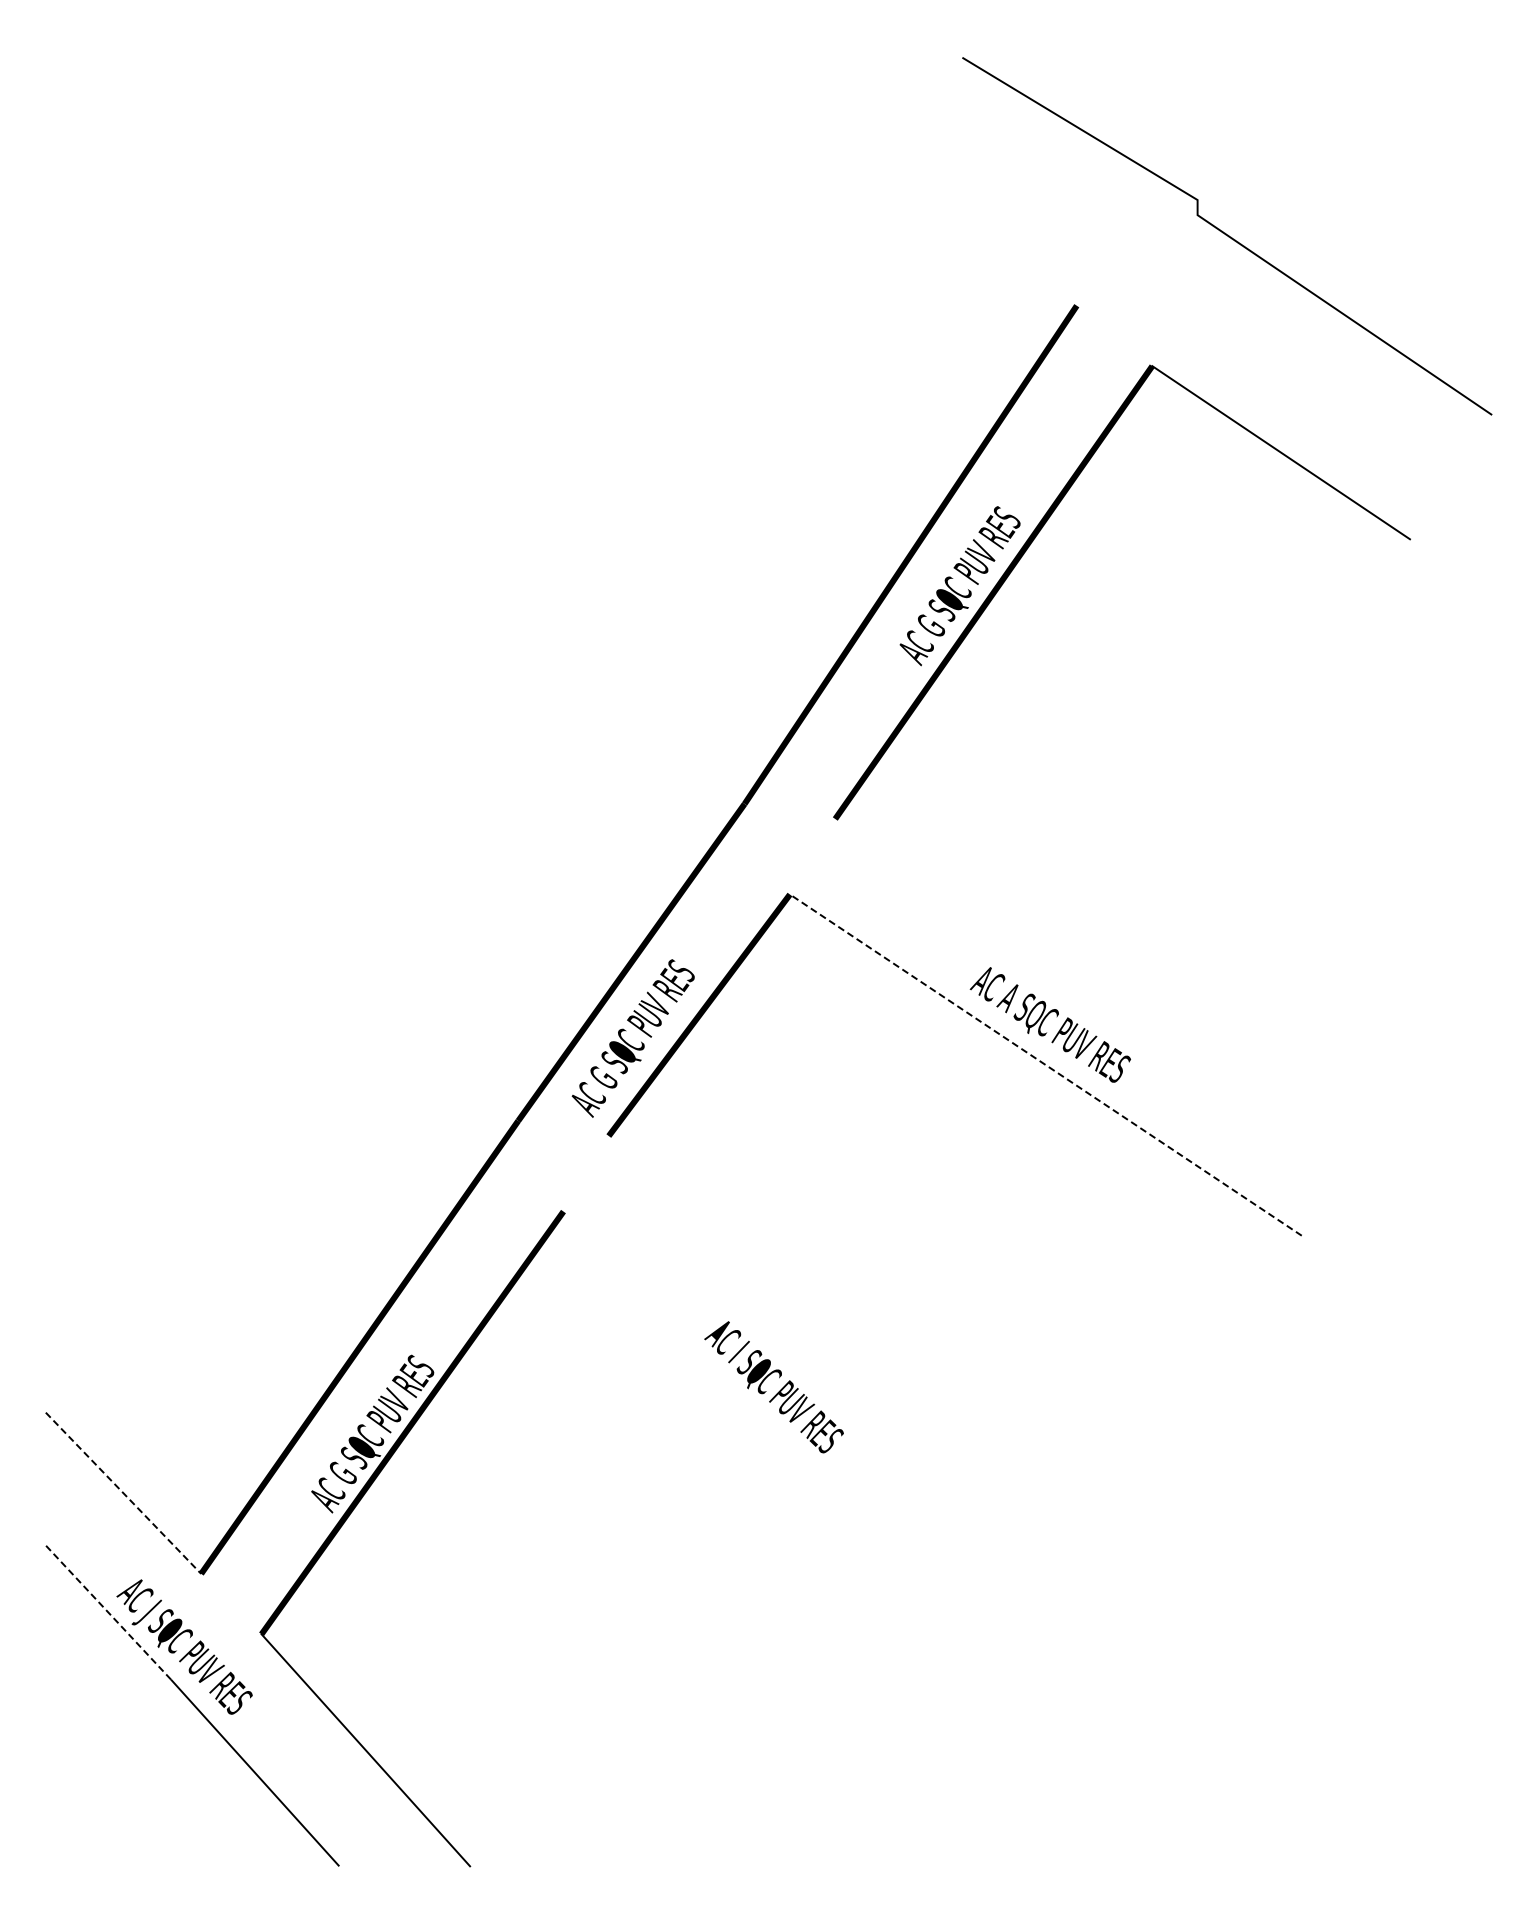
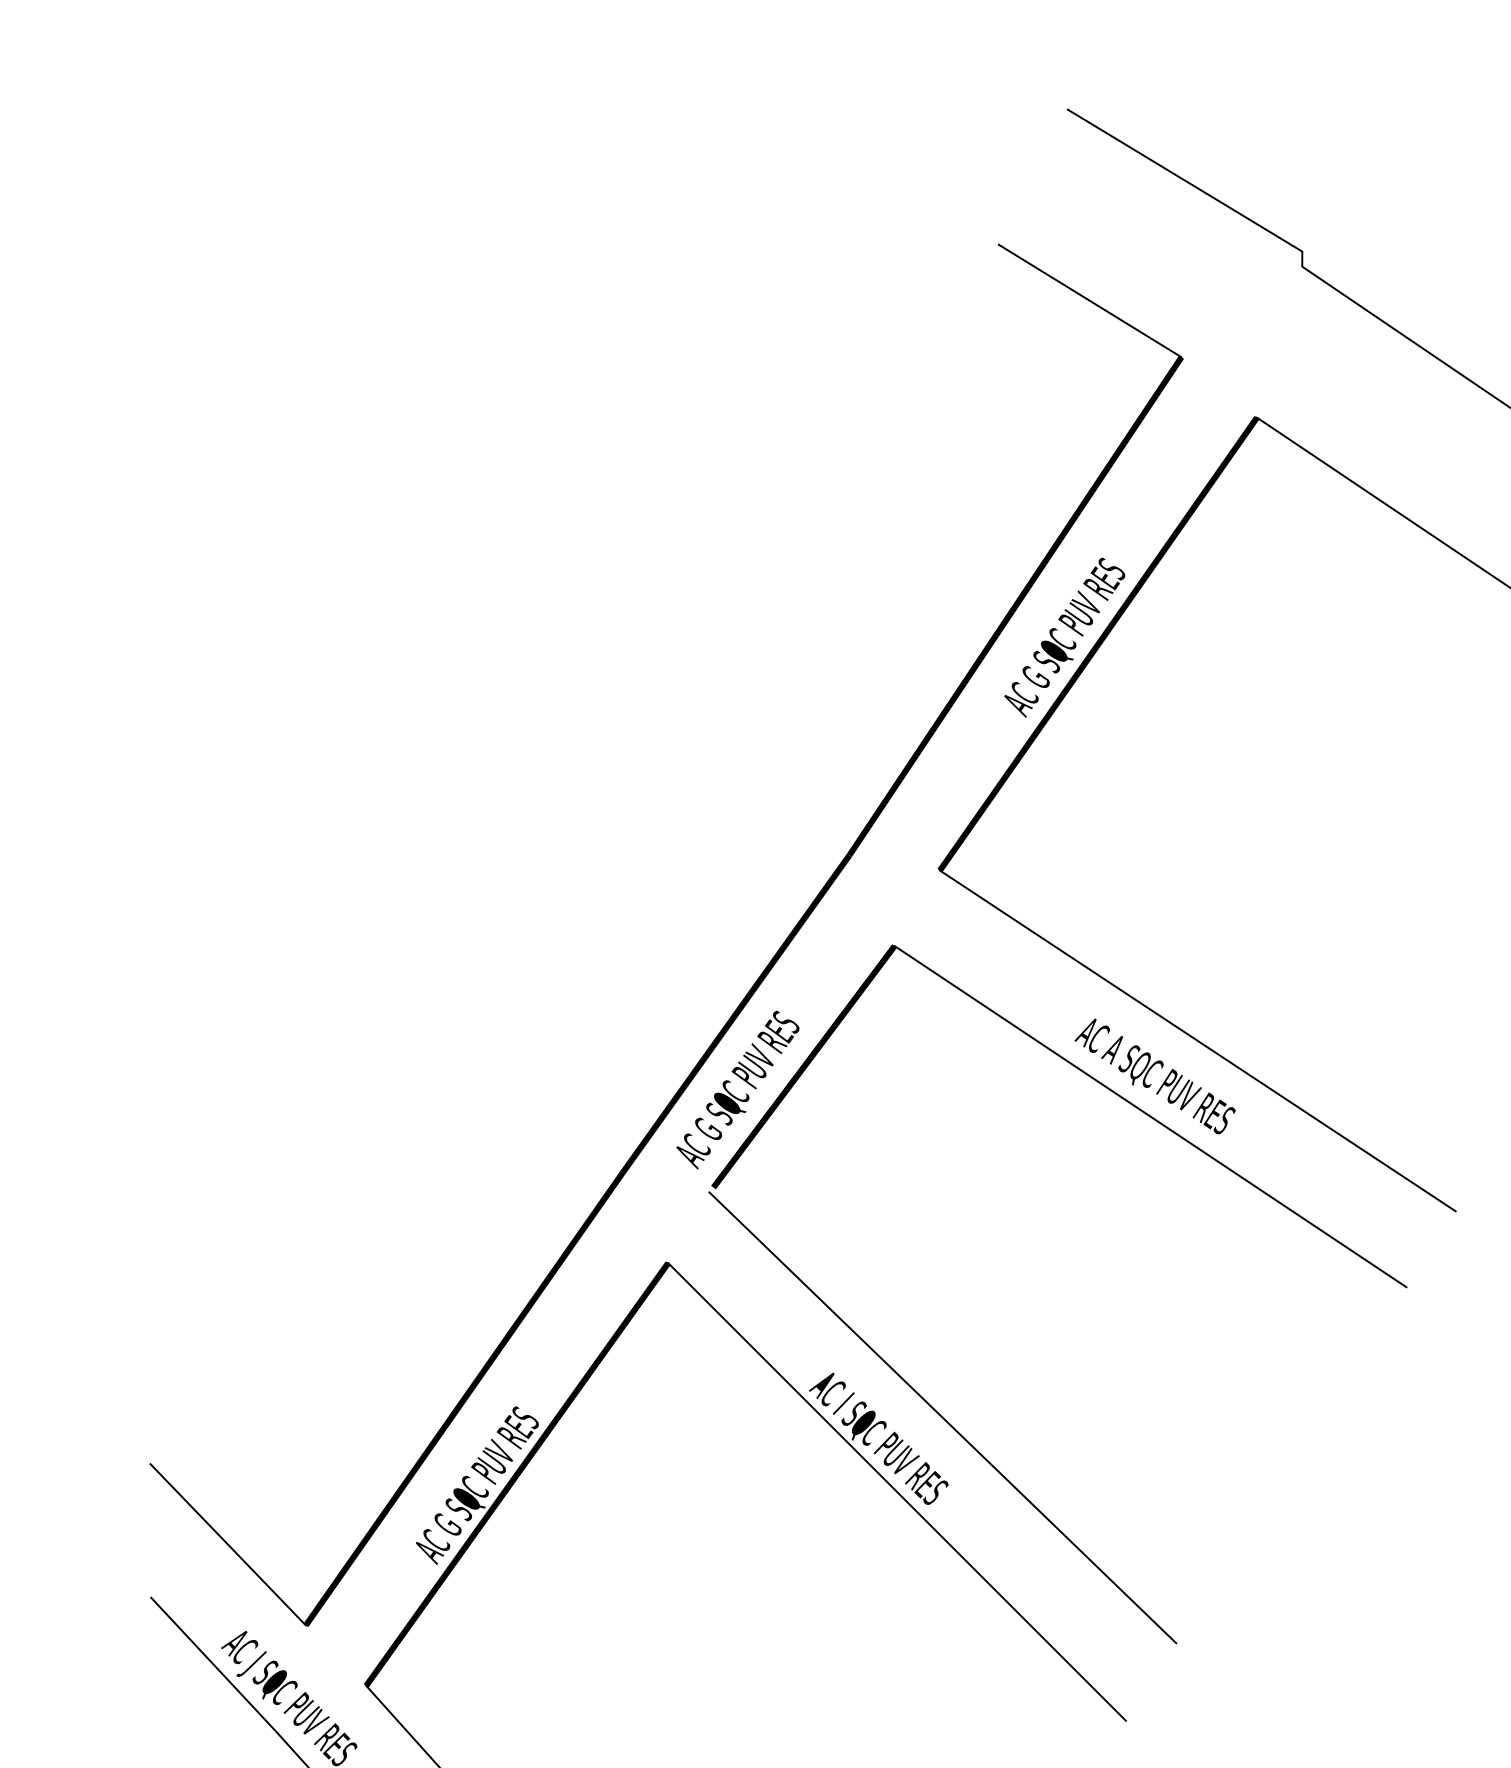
line: (985, 249) -> (1090, 301), added
line: (1092, 989) -> (1197, 1041), added
line: (1045, 1065) -> (1150, 1117), dashed -> solid
line: (837, 1365) -> (942, 1417), added
line: (792, 1440) -> (897, 1492), added
line: (123, 1493) -> (228, 1545), dashed -> solid
line: (108, 1612) -> (213, 1664), dashed -> solid

